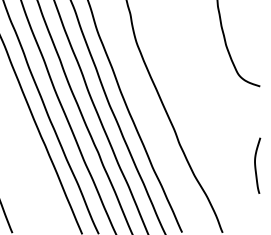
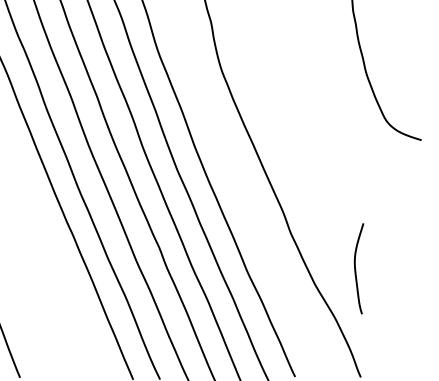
curve: (256, 165) -> (357, 268), moved

